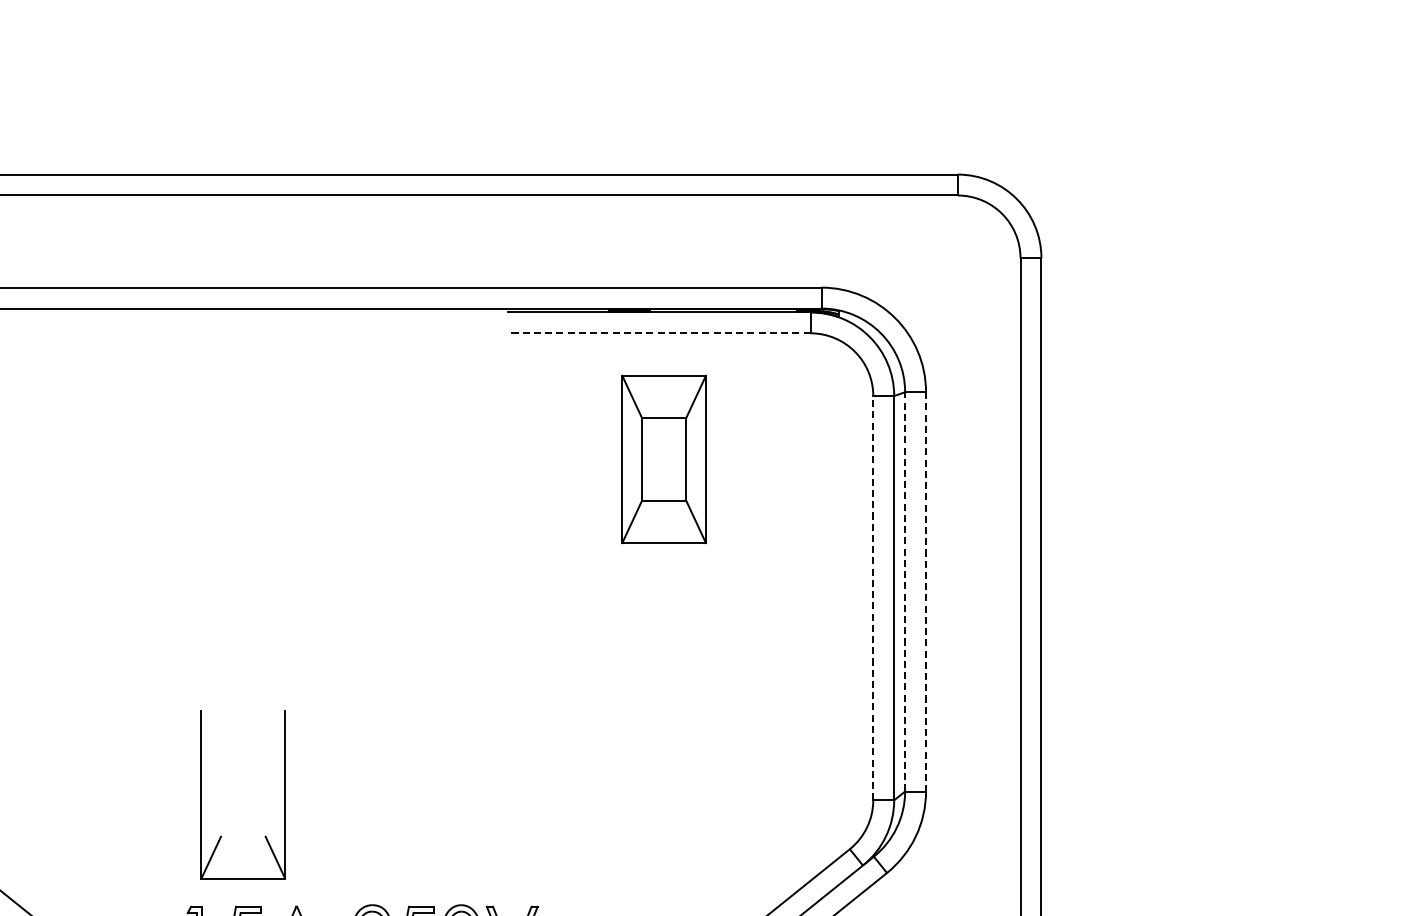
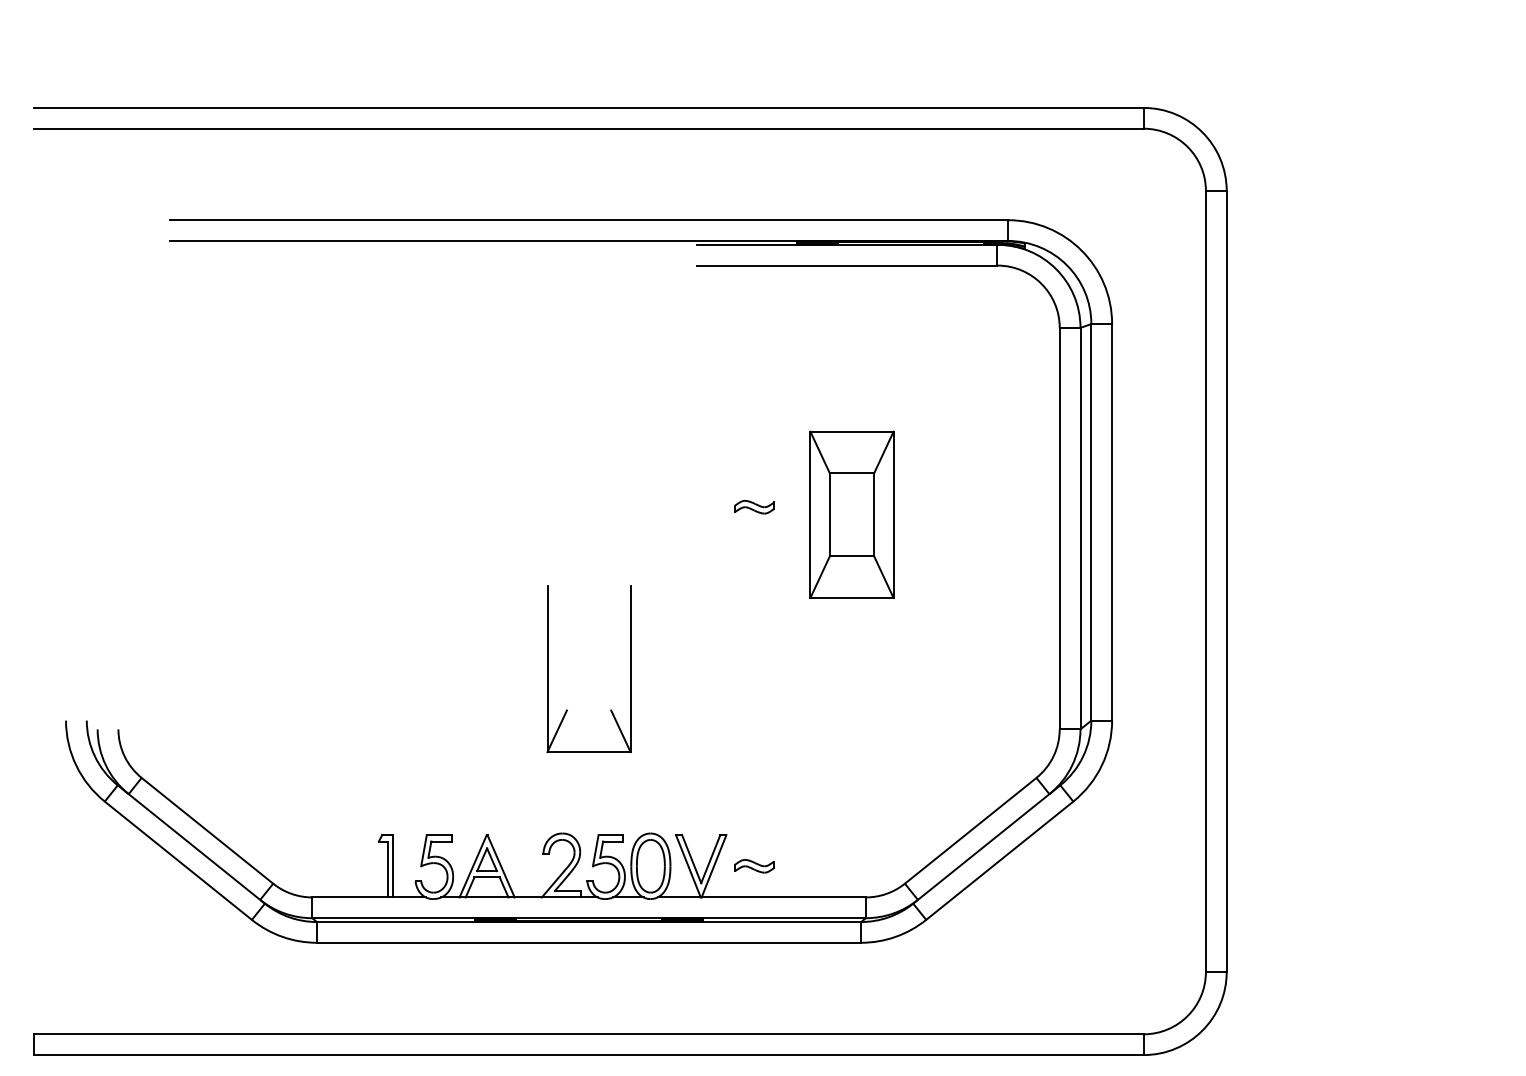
line: (658, 333) -> (846, 265), dashed -> solid
part: (663, 459) -> (851, 514), moved
part: (565, 576) -> (754, 507), added
line: (905, 591) -> (1091, 521), dashed -> solid
line: (926, 592) -> (1112, 522), dashed -> solid
line: (873, 598) -> (1059, 528), dashed -> solid
part: (202, 795) -> (548, 669), moved

